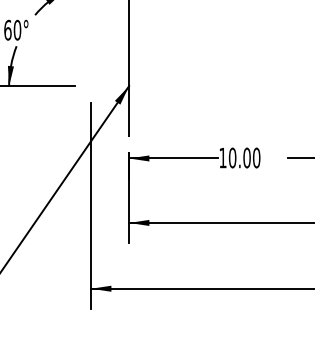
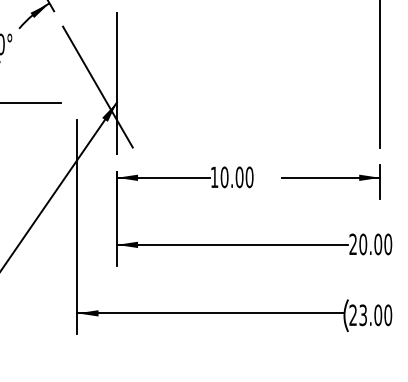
line: (110, 70) -> (97, 86), added

